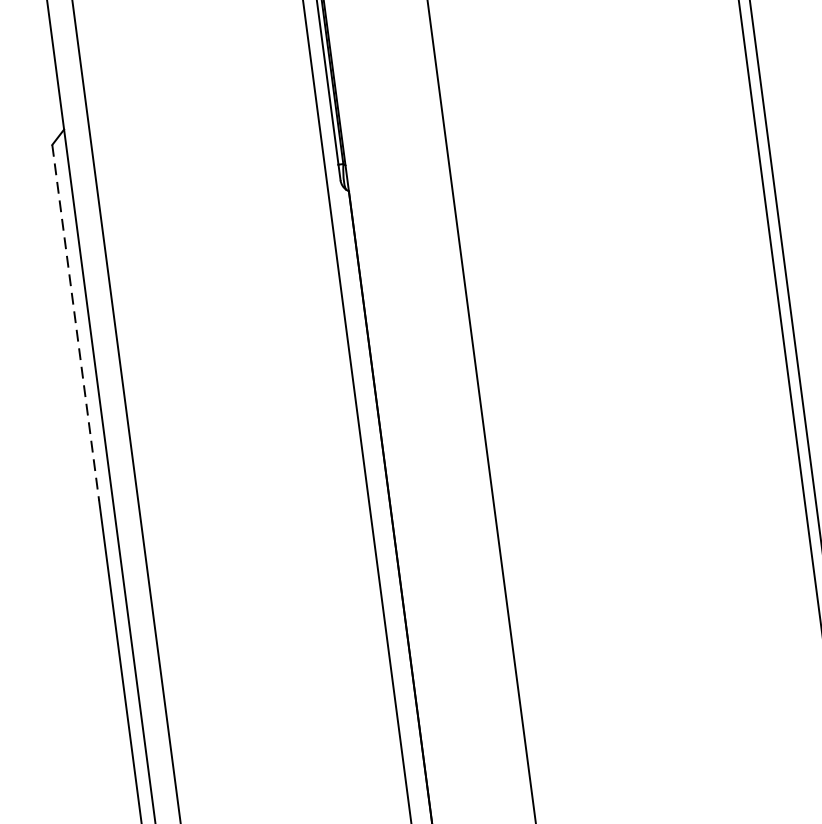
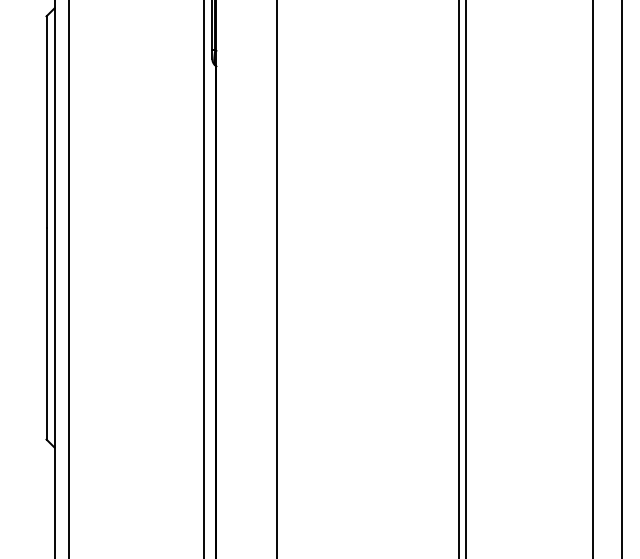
line: (75, 323) -> (46, 122), dashed -> solid

